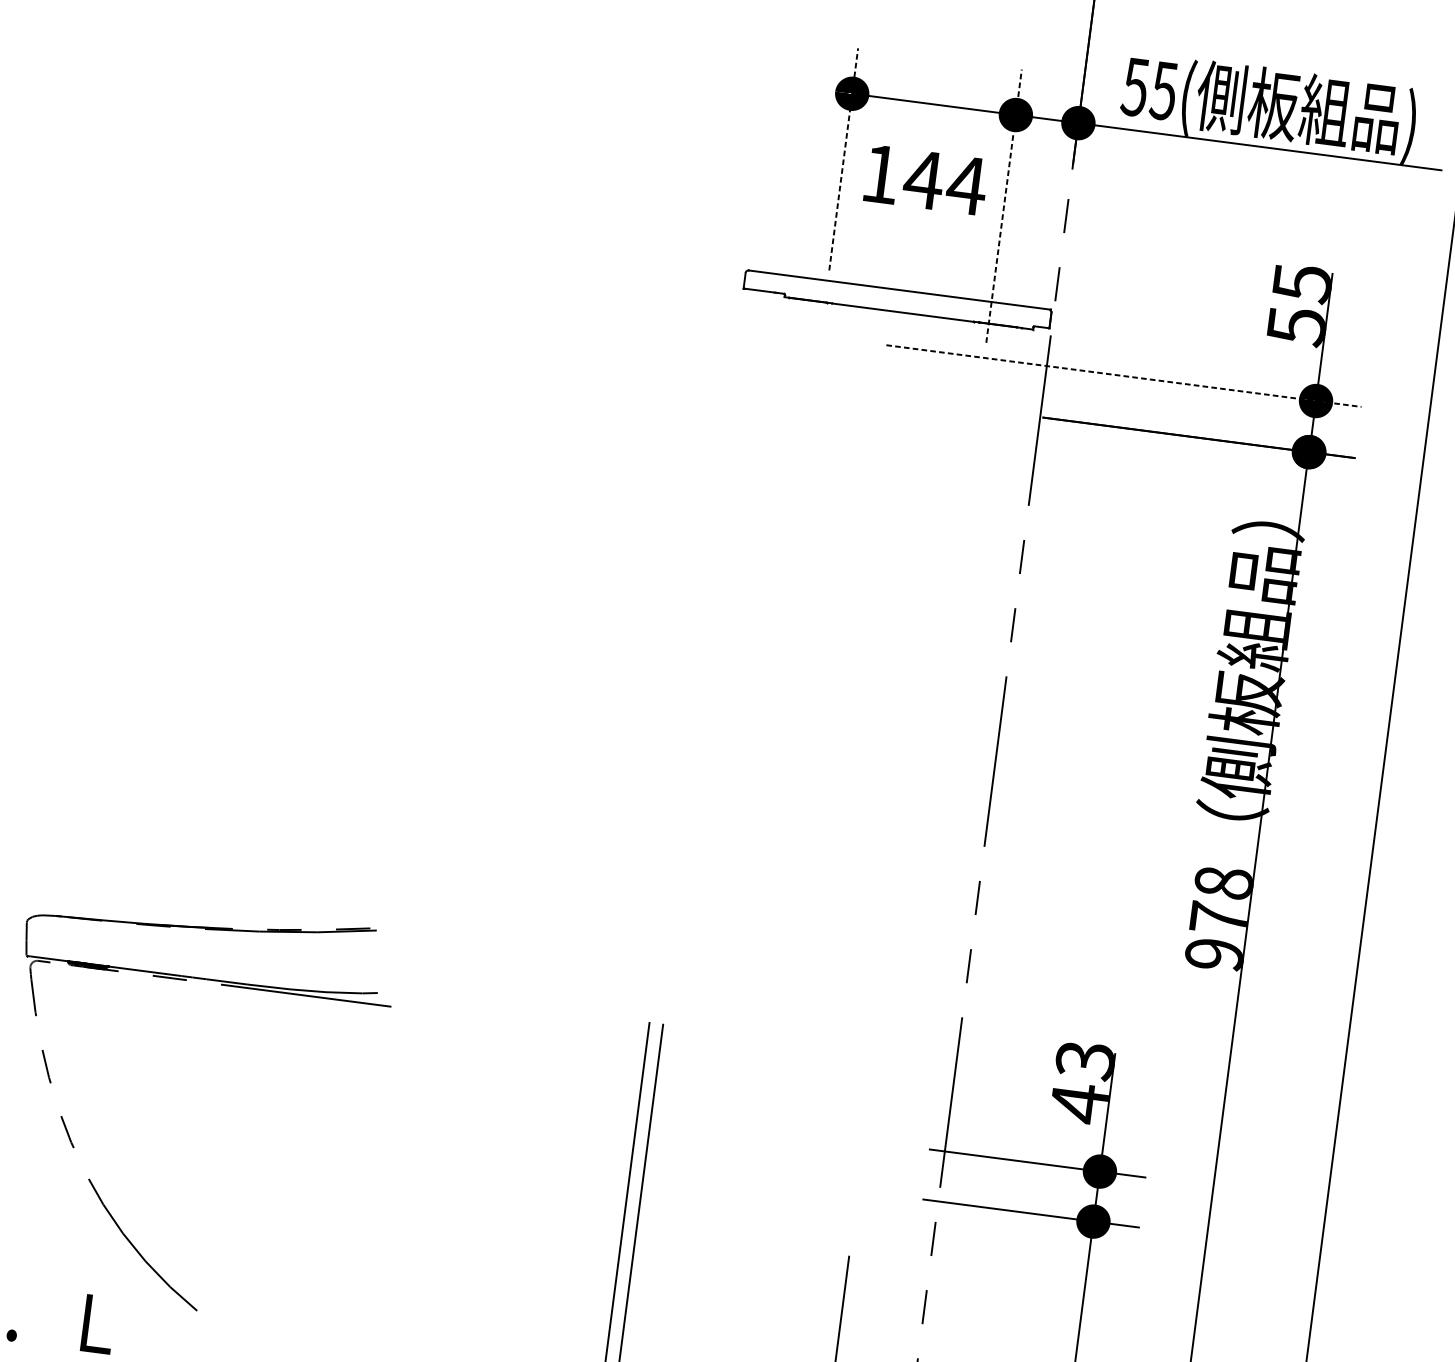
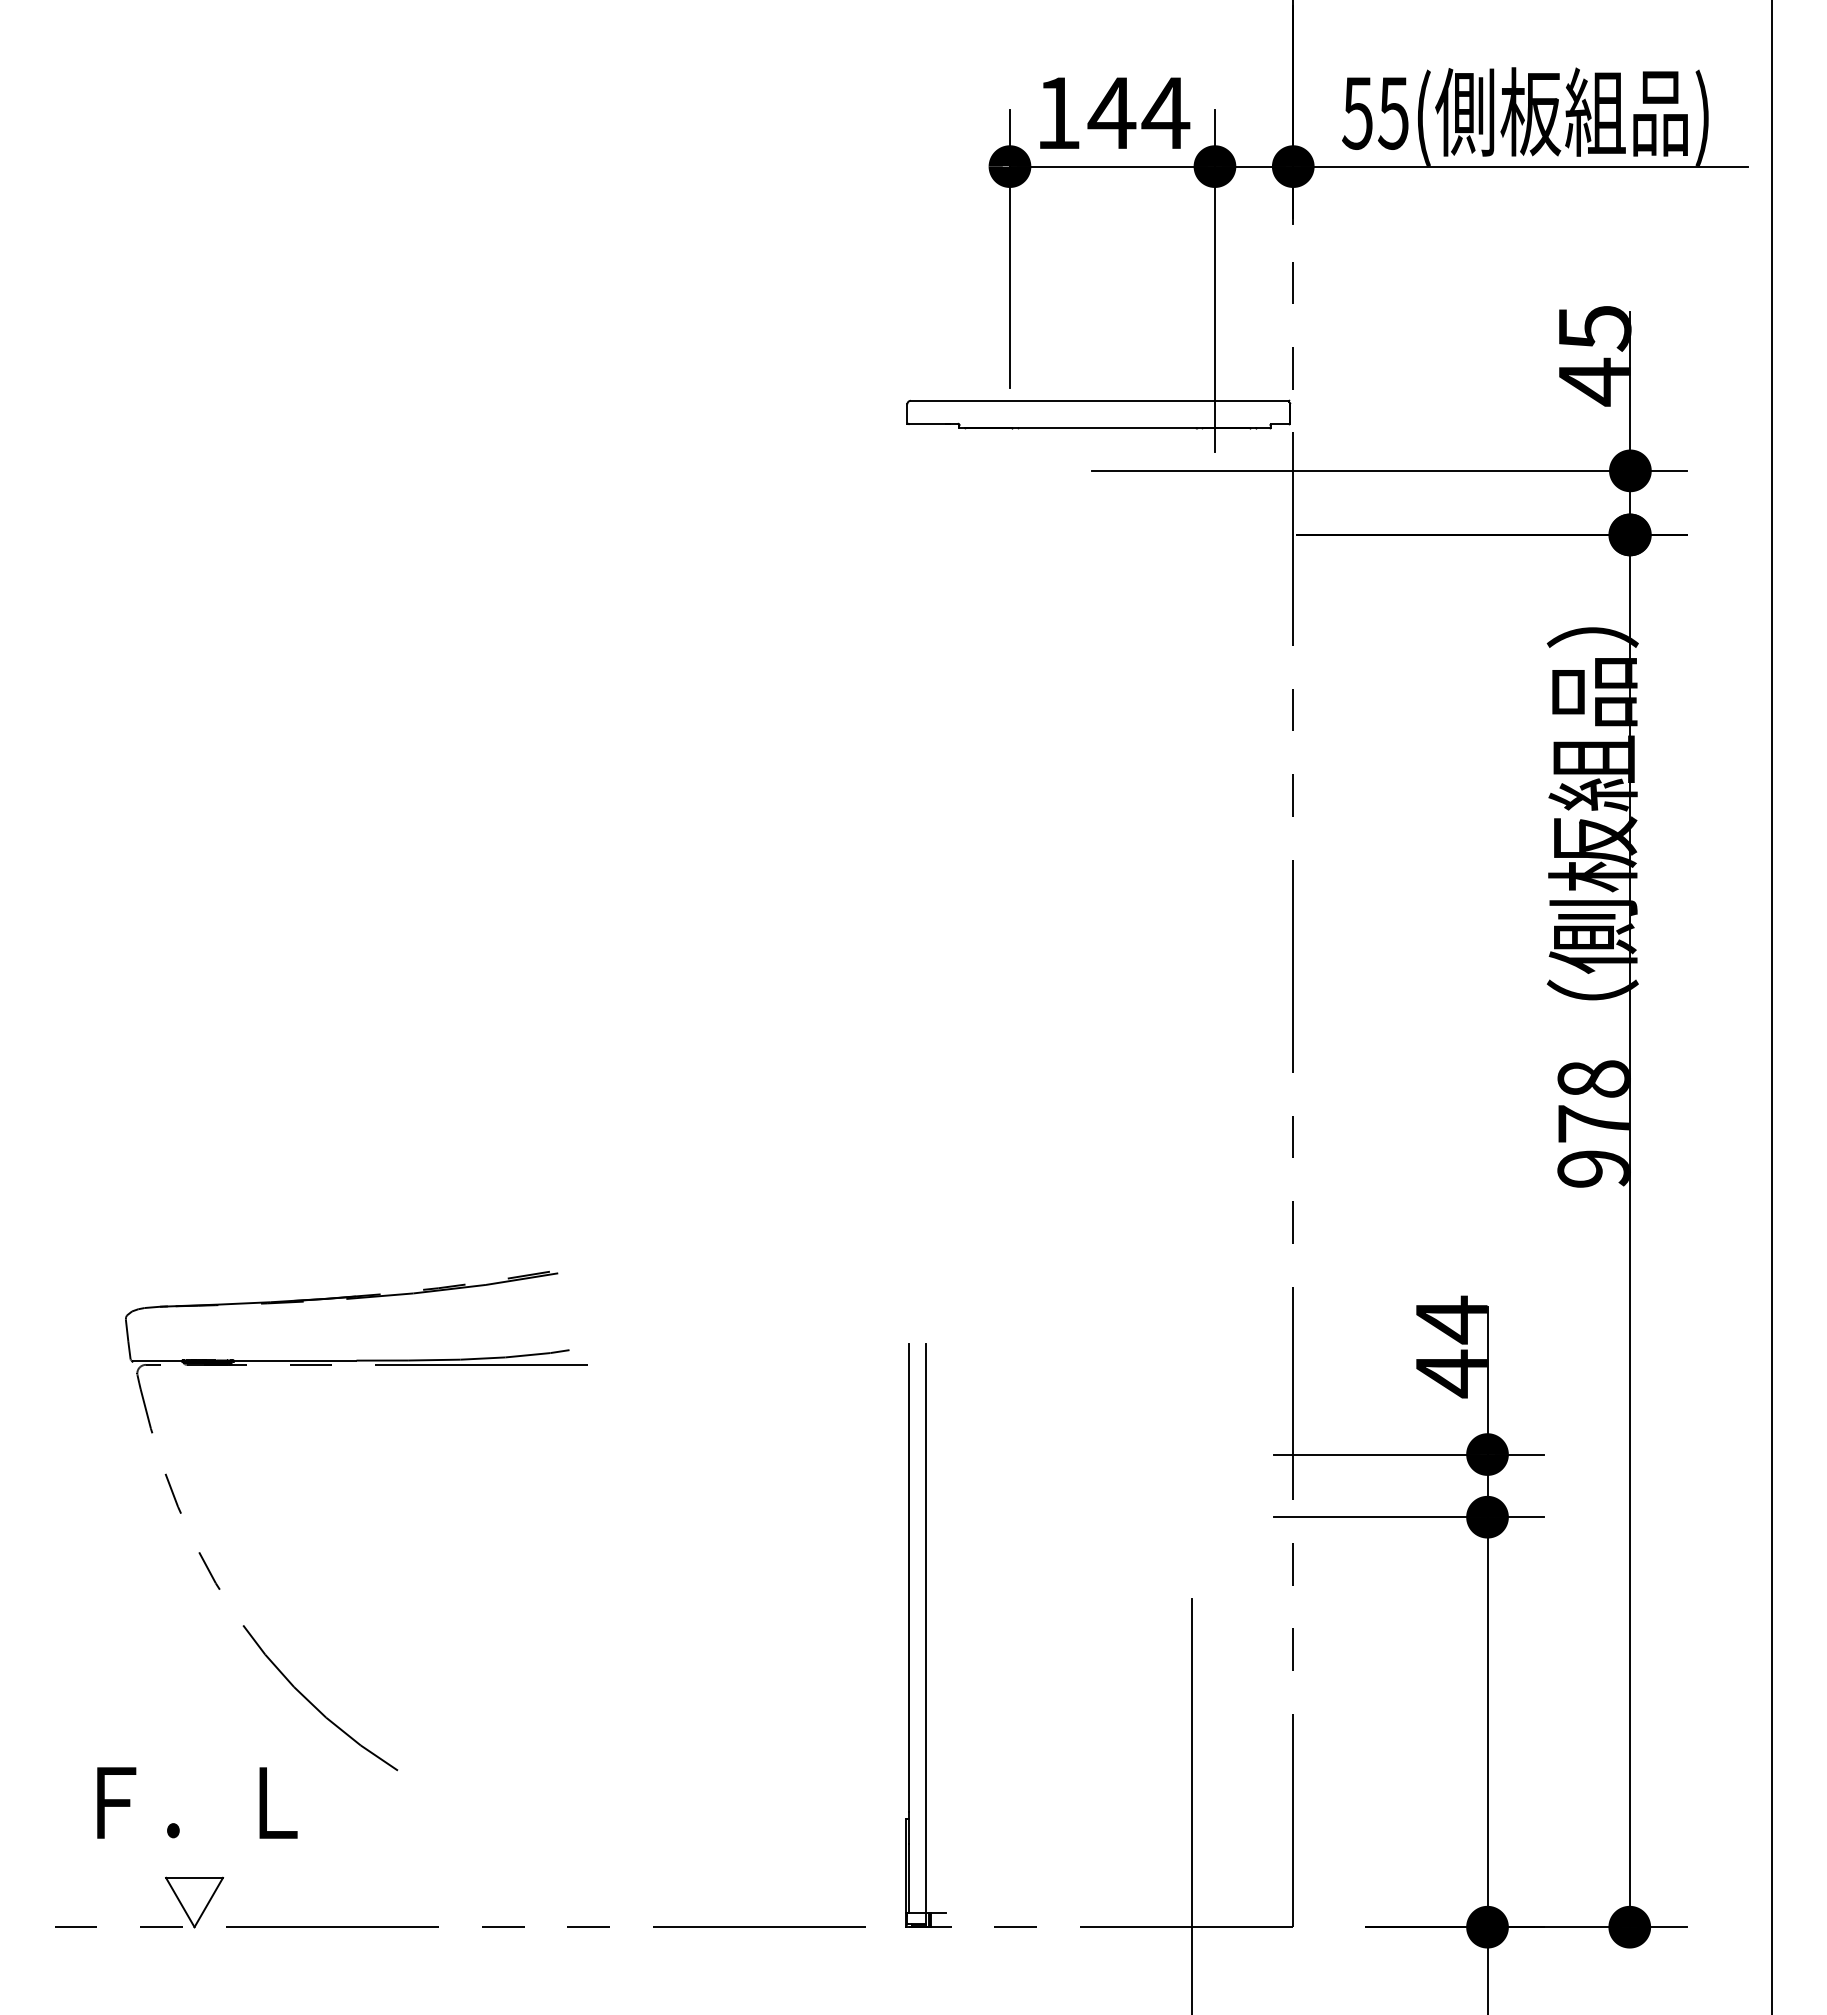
line: (843, 159) -> (1009, 248), dashed -> solid
text: (926, 179) -> (1115, 112), moved
line: (1003, 205) -> (1214, 280), dashed -> solid
text: (1297, 326) -> (1595, 381), 55 -> 45
line: (1123, 375) -> (1389, 470), dashed -> solid
text: (1085, 1060) -> (1451, 1319), 43 -> 44

